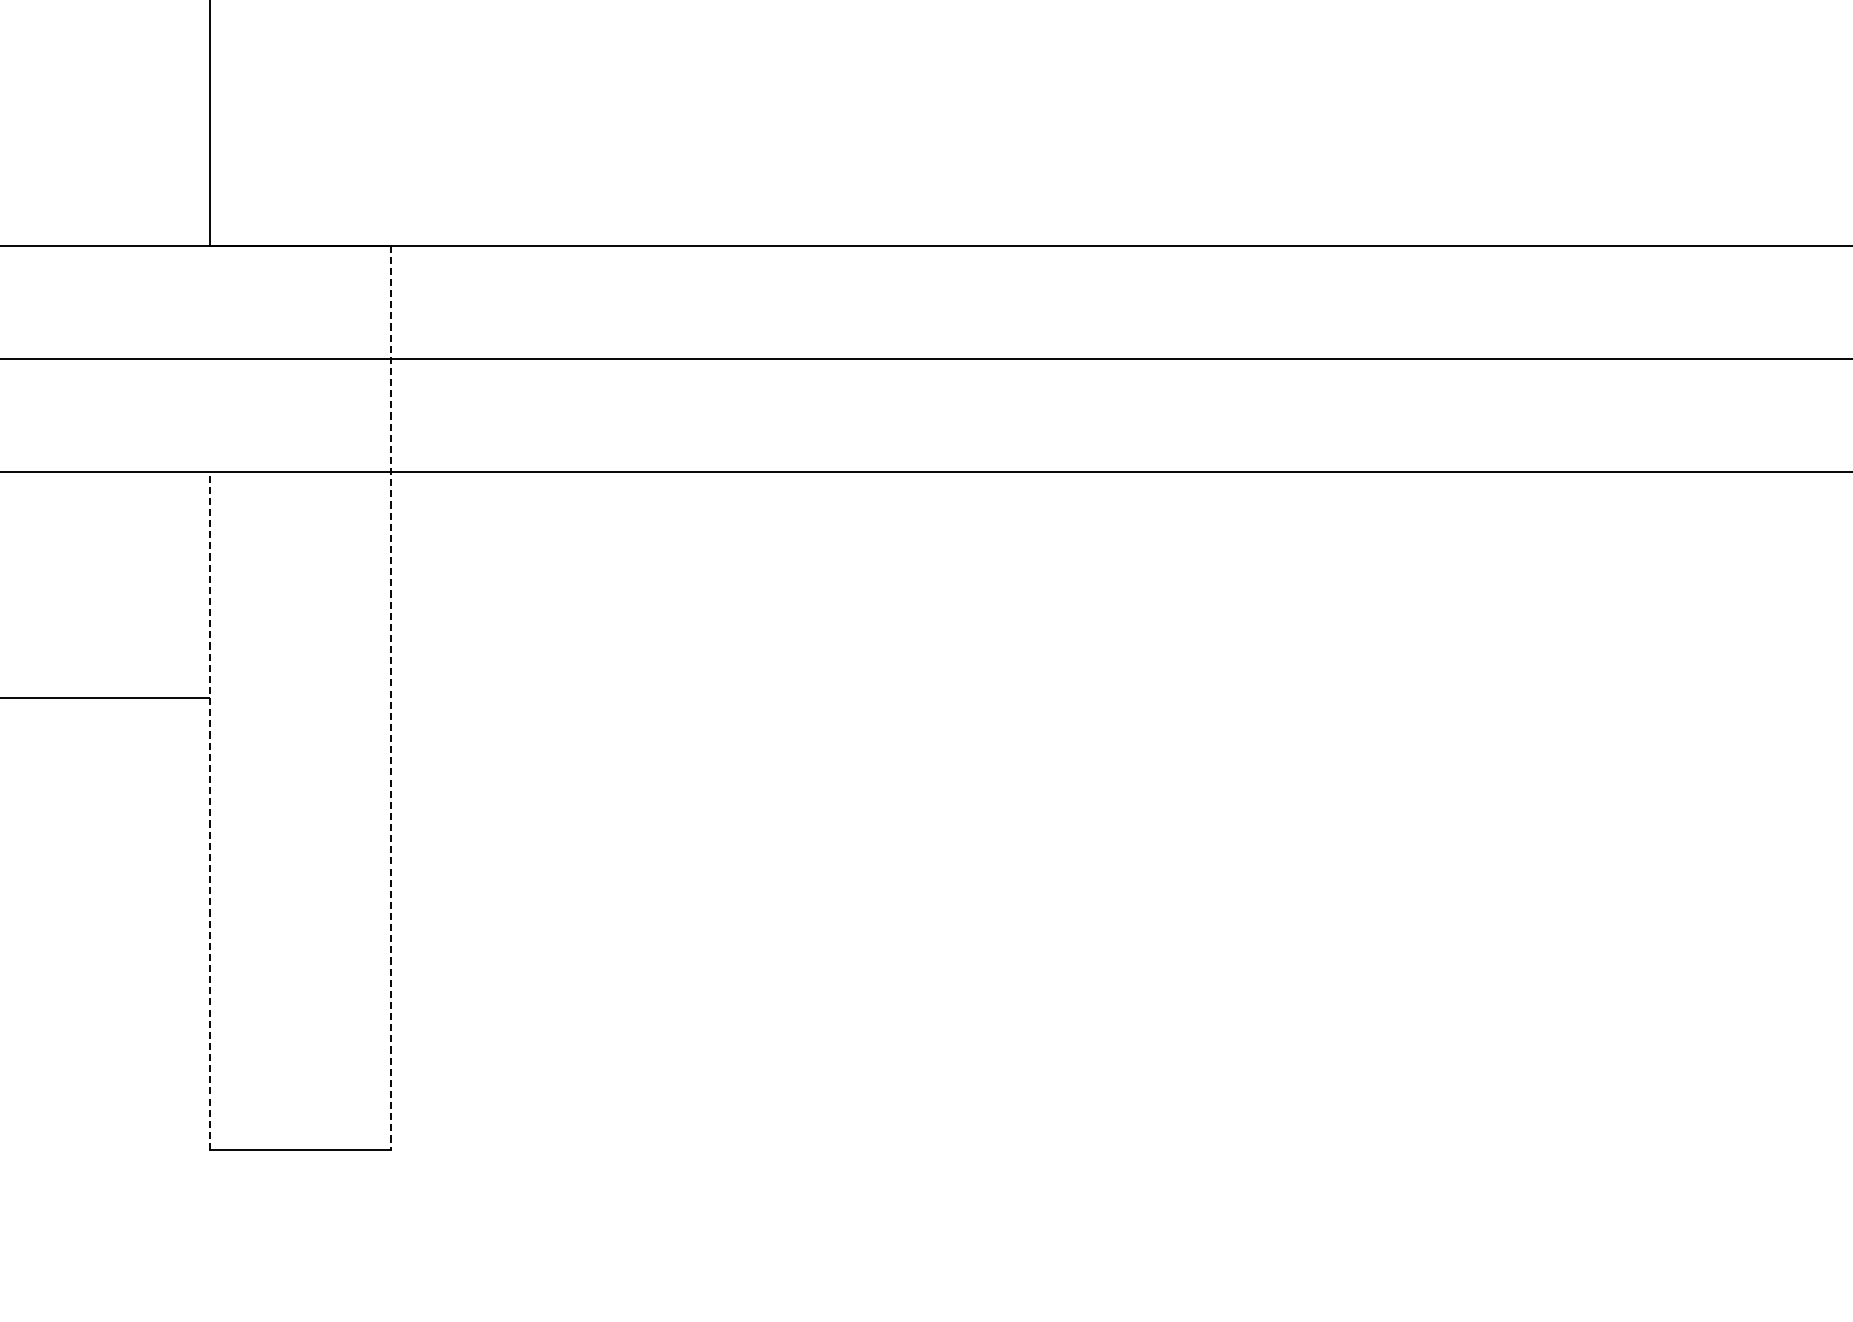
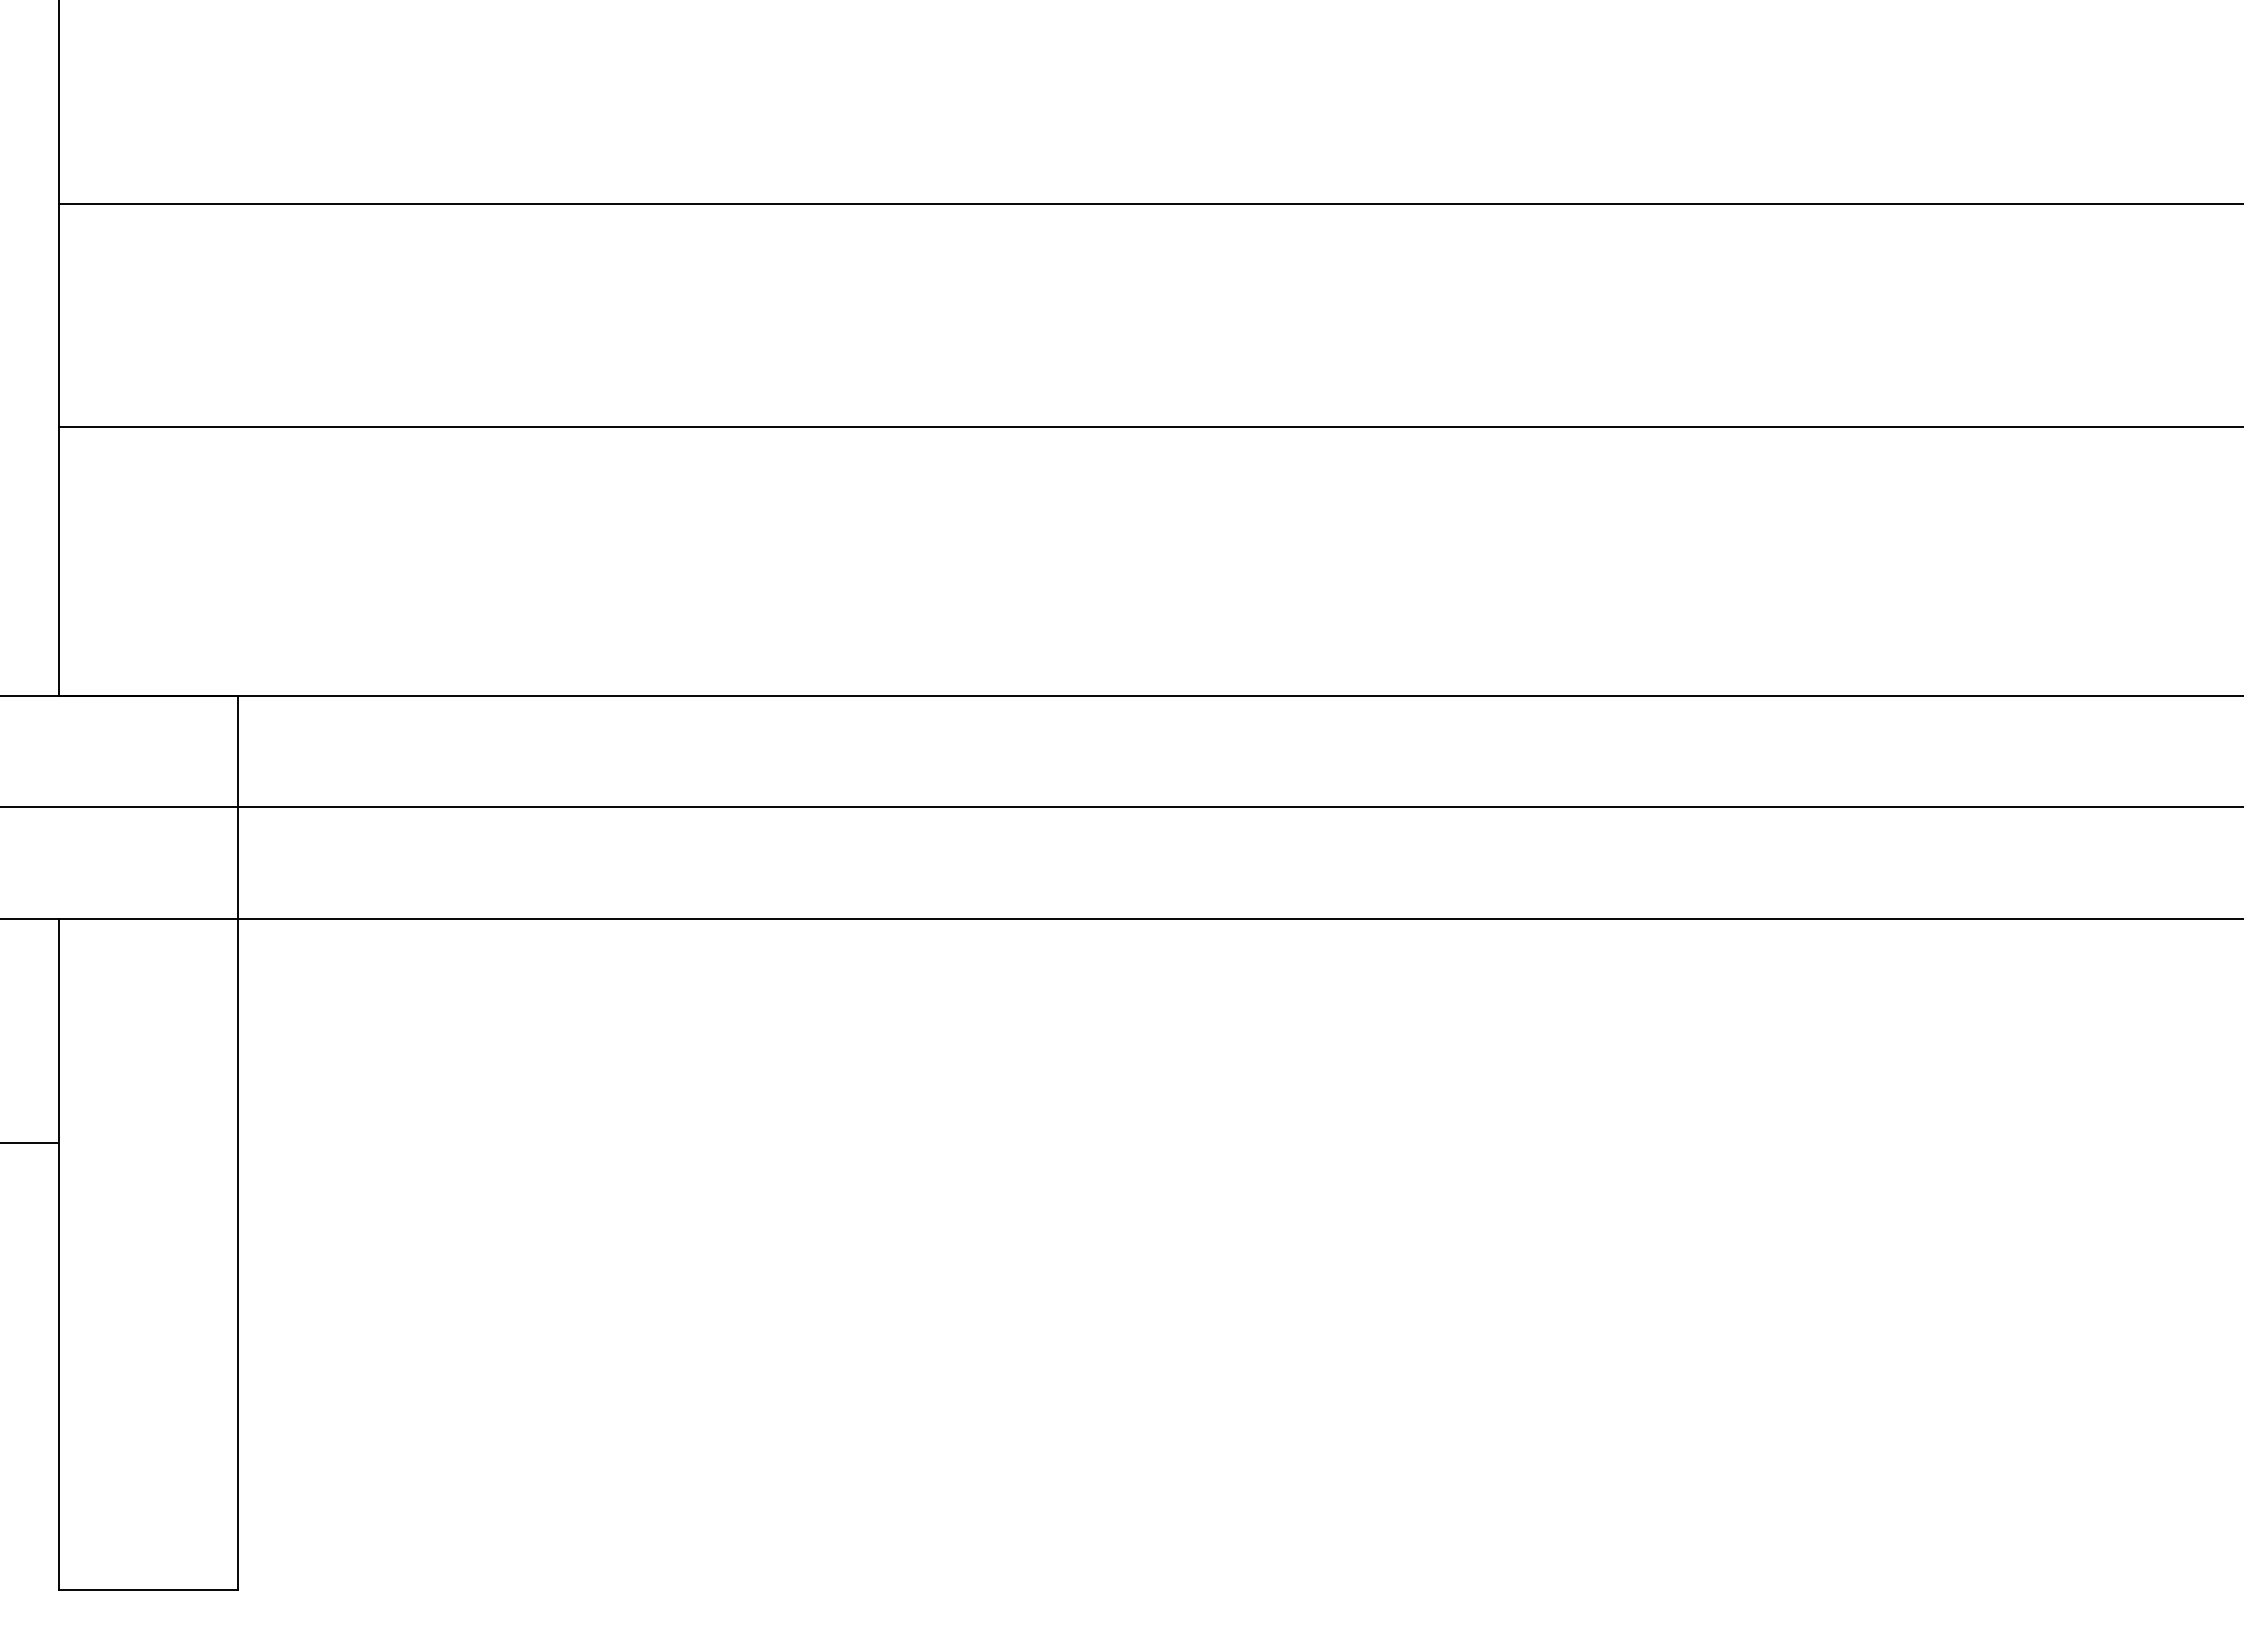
line: (390, 698) -> (237, 1143), dashed -> solid
line: (209, 810) -> (58, 1254), dashed -> solid

